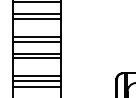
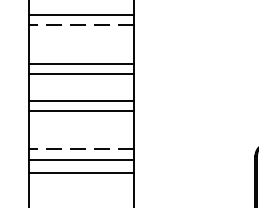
line: (36, 19) -> (81, 25), solid -> dashed
line: (36, 76) -> (81, 150), solid -> dashed

